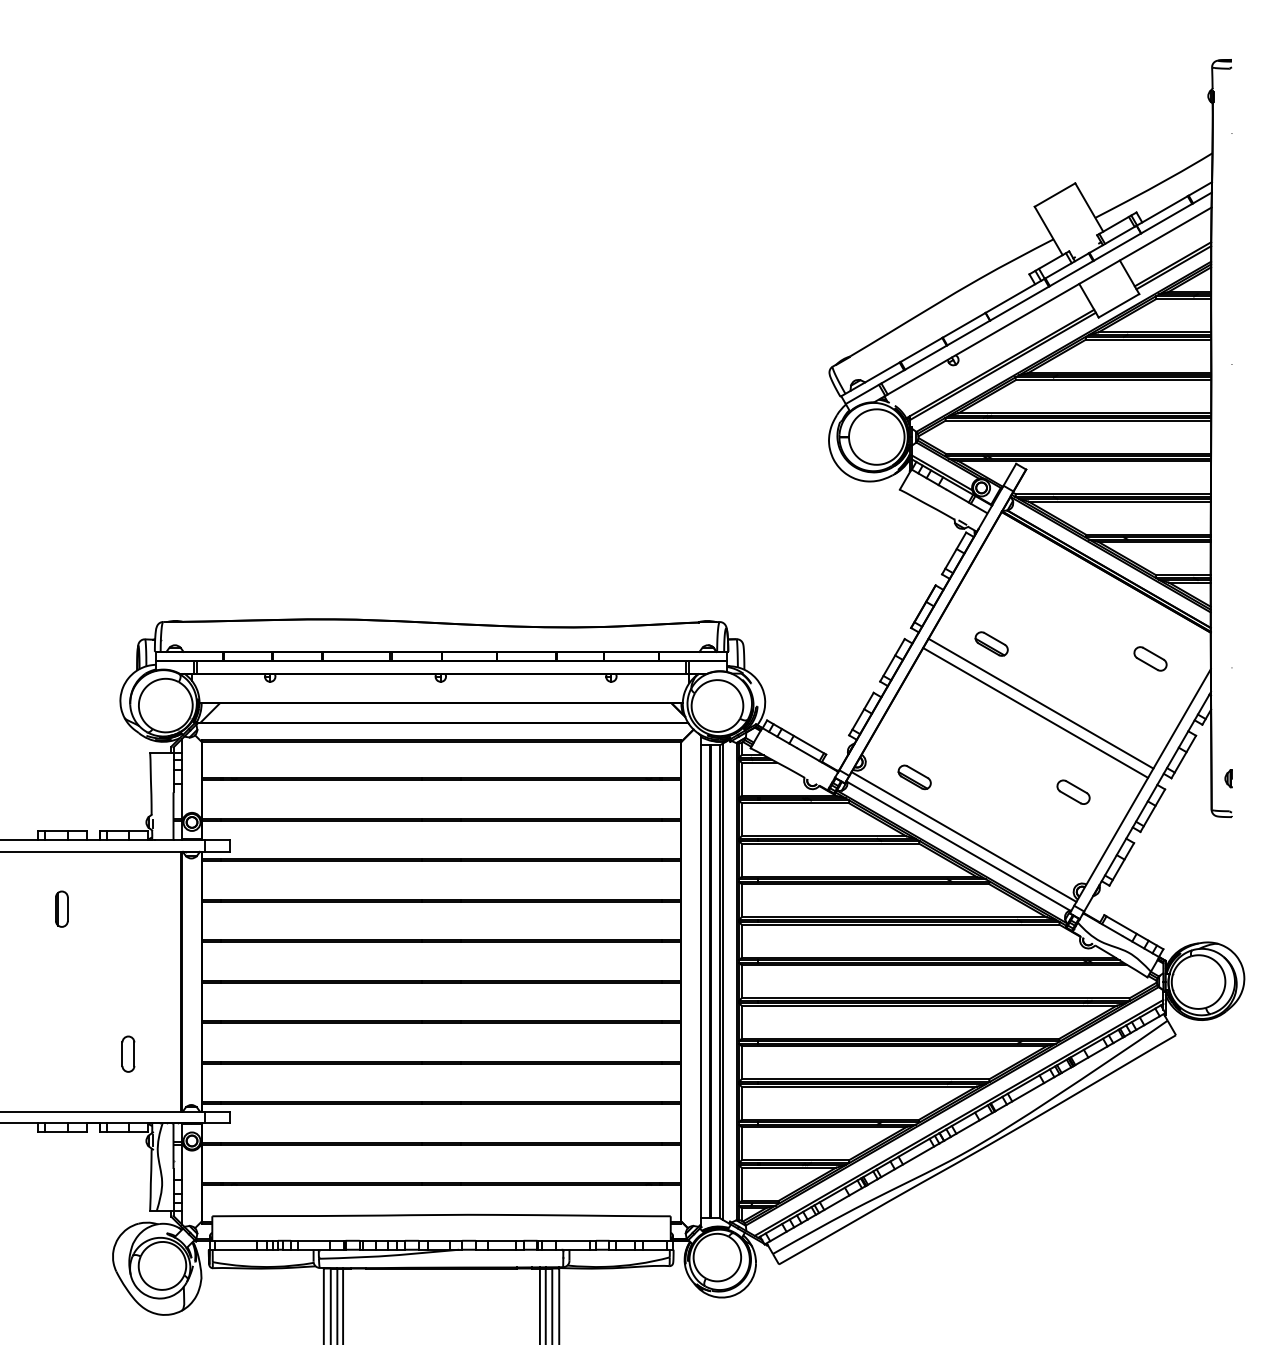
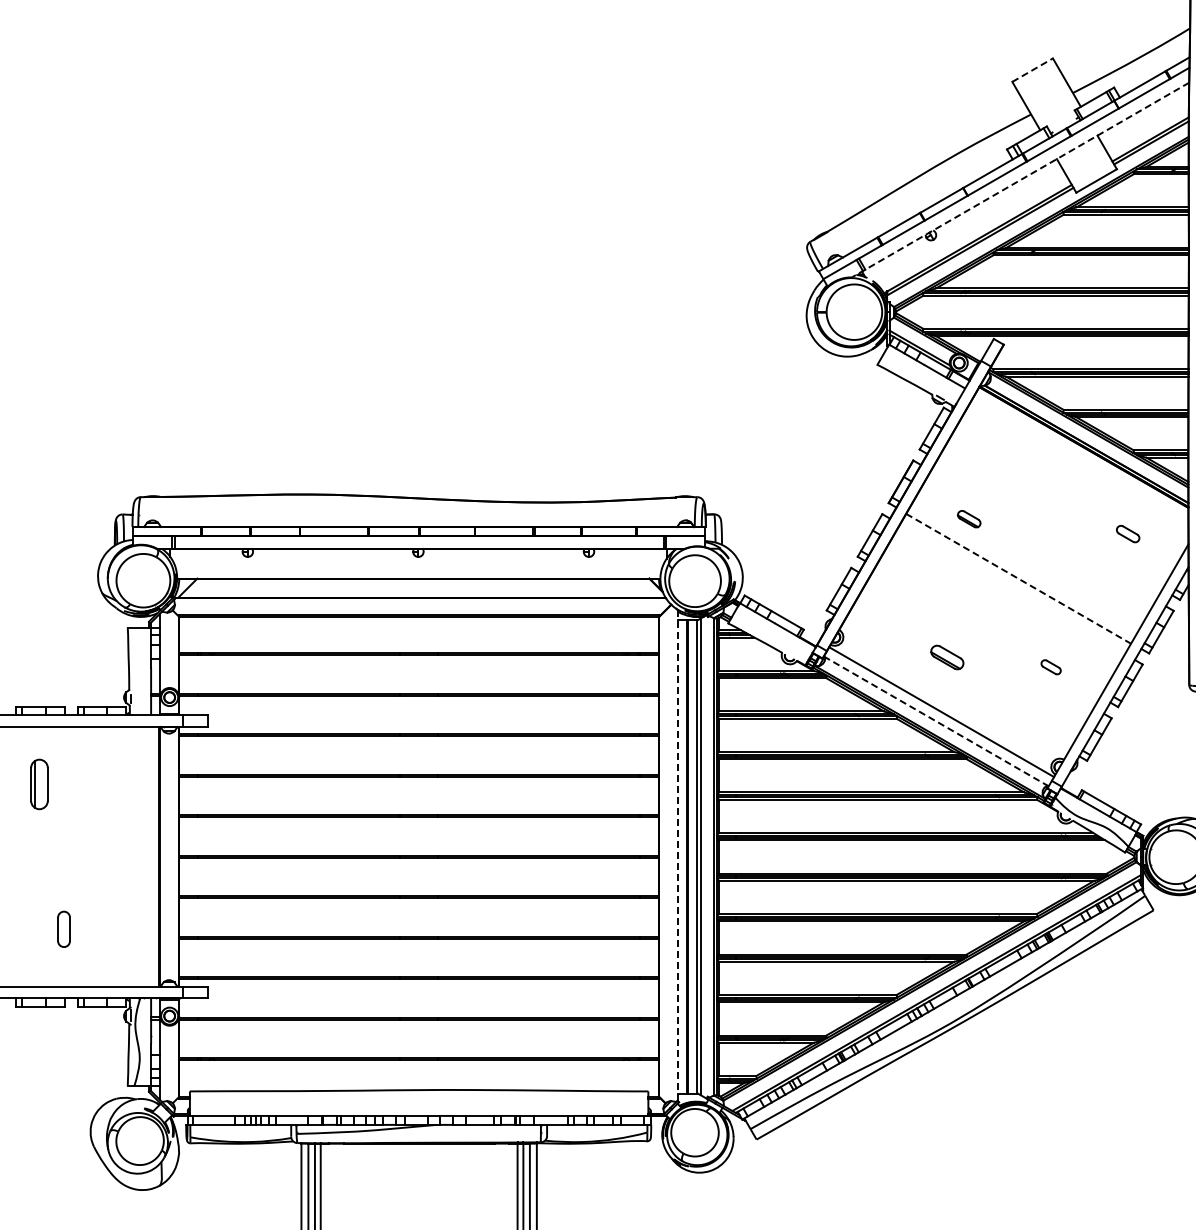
line: (1055, 194) -> (1033, 69), solid -> dashed
line: (1043, 304) -> (1021, 179), solid -> dashed
part: (991, 643) -> (969, 518), size x0.7
part: (1150, 658) -> (1128, 533), size x0.7
line: (1041, 703) -> (1019, 578), solid -> dashed
line: (1035, 712) -> (1013, 587), removed
part: (914, 777) -> (947, 657), moved
part: (1073, 791) -> (1051, 666), size x0.6
line: (958, 846) -> (936, 721), solid -> dashed
part: (61, 908) -> (39, 783), size x1.4
line: (700, 980) -> (678, 855), solid -> dashed
part: (128, 1053) -> (64, 928), moved

